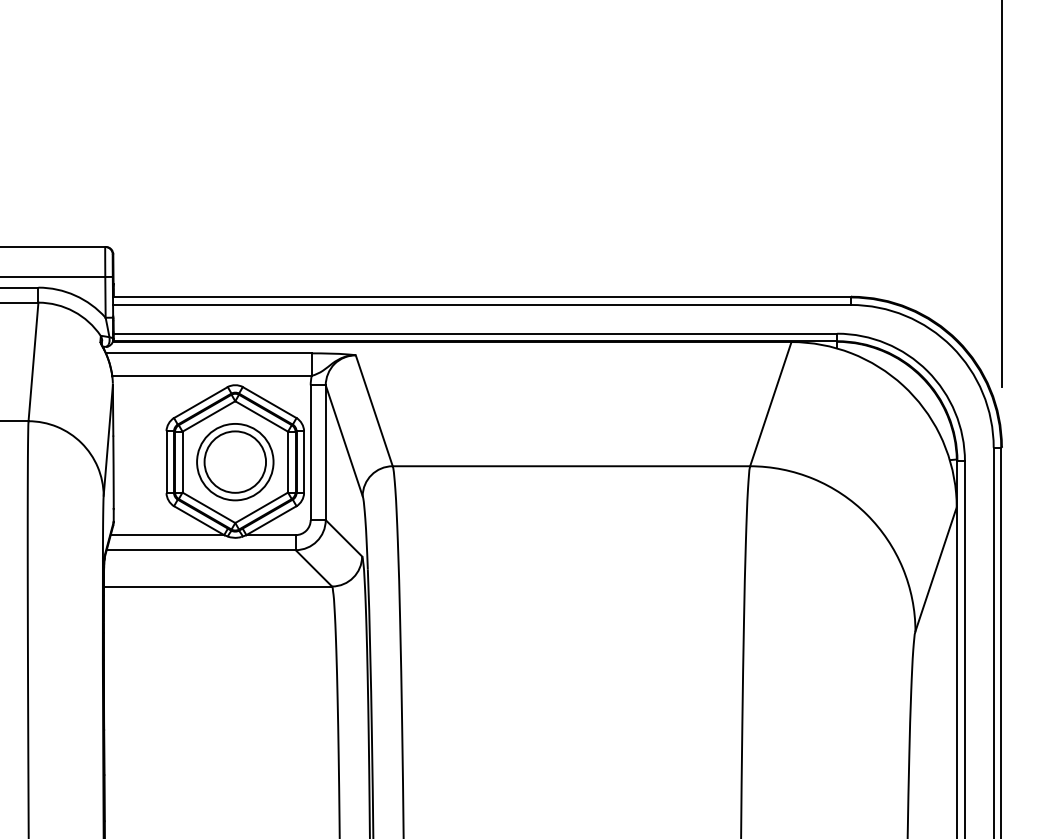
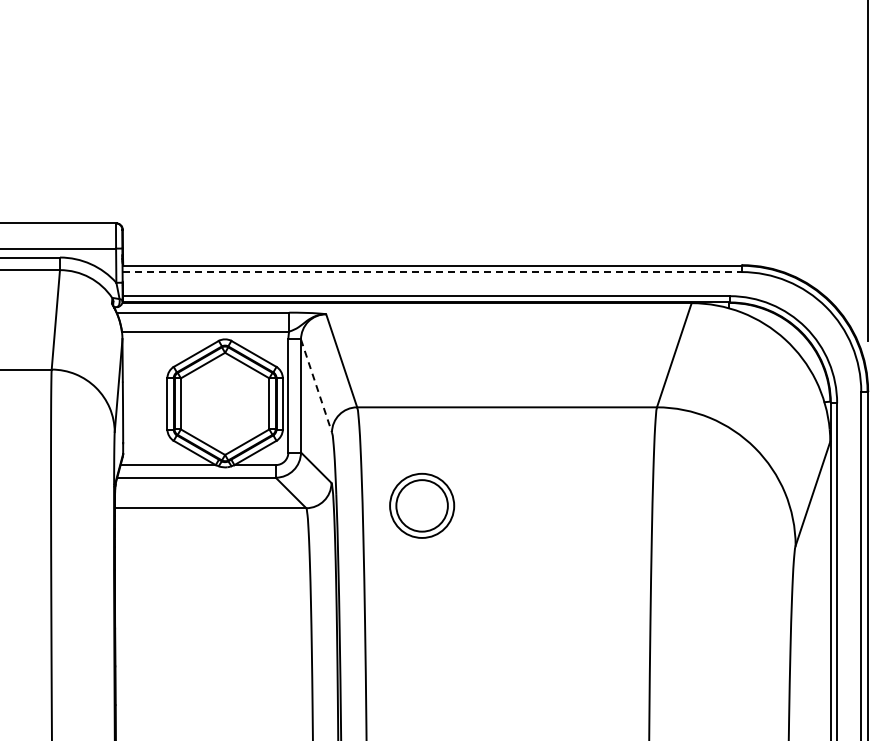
line: (482, 305) -> (432, 272), solid -> dashed
line: (344, 441) -> (316, 386), solid -> dashed
part: (235, 461) -> (422, 505), moved

